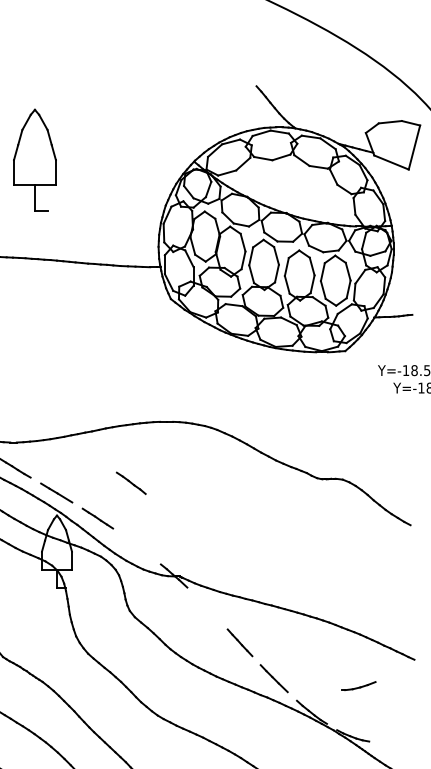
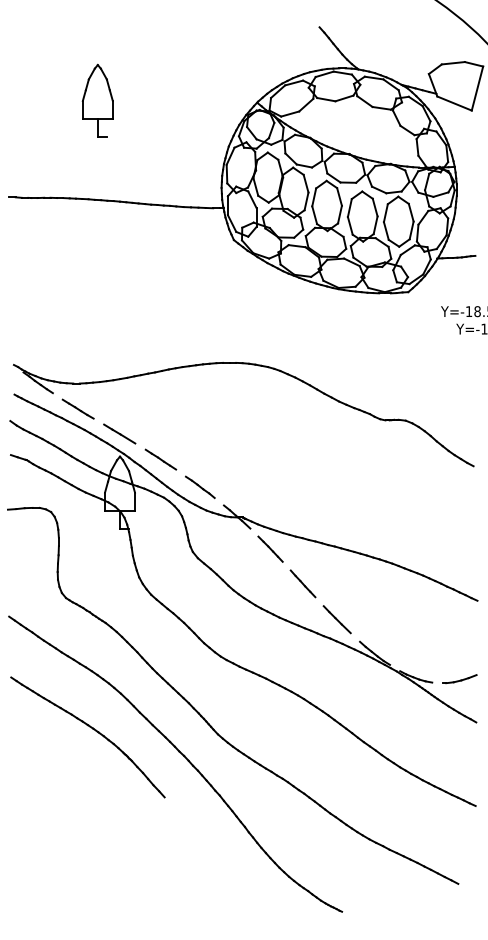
part: (34, 159) -> (97, 100), size x0.71
line: (131, 483) -> (200, 487), moved
line: (207, 607) -> (270, 548), added
part: (358, 686) -> (459, 679), moved

